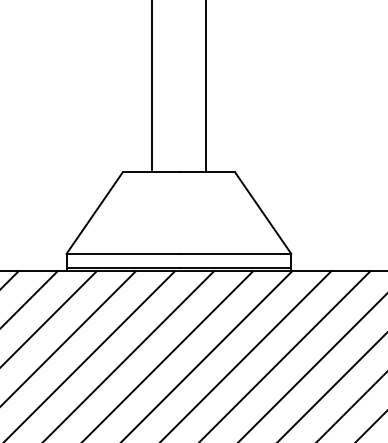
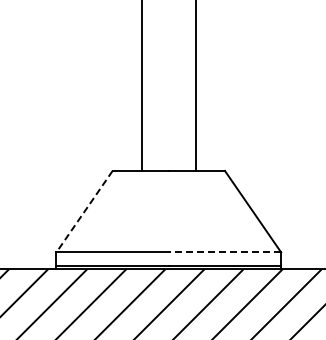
line: (94, 213) -> (84, 212), solid -> dashed
line: (234, 253) -> (224, 252), solid -> dashed

